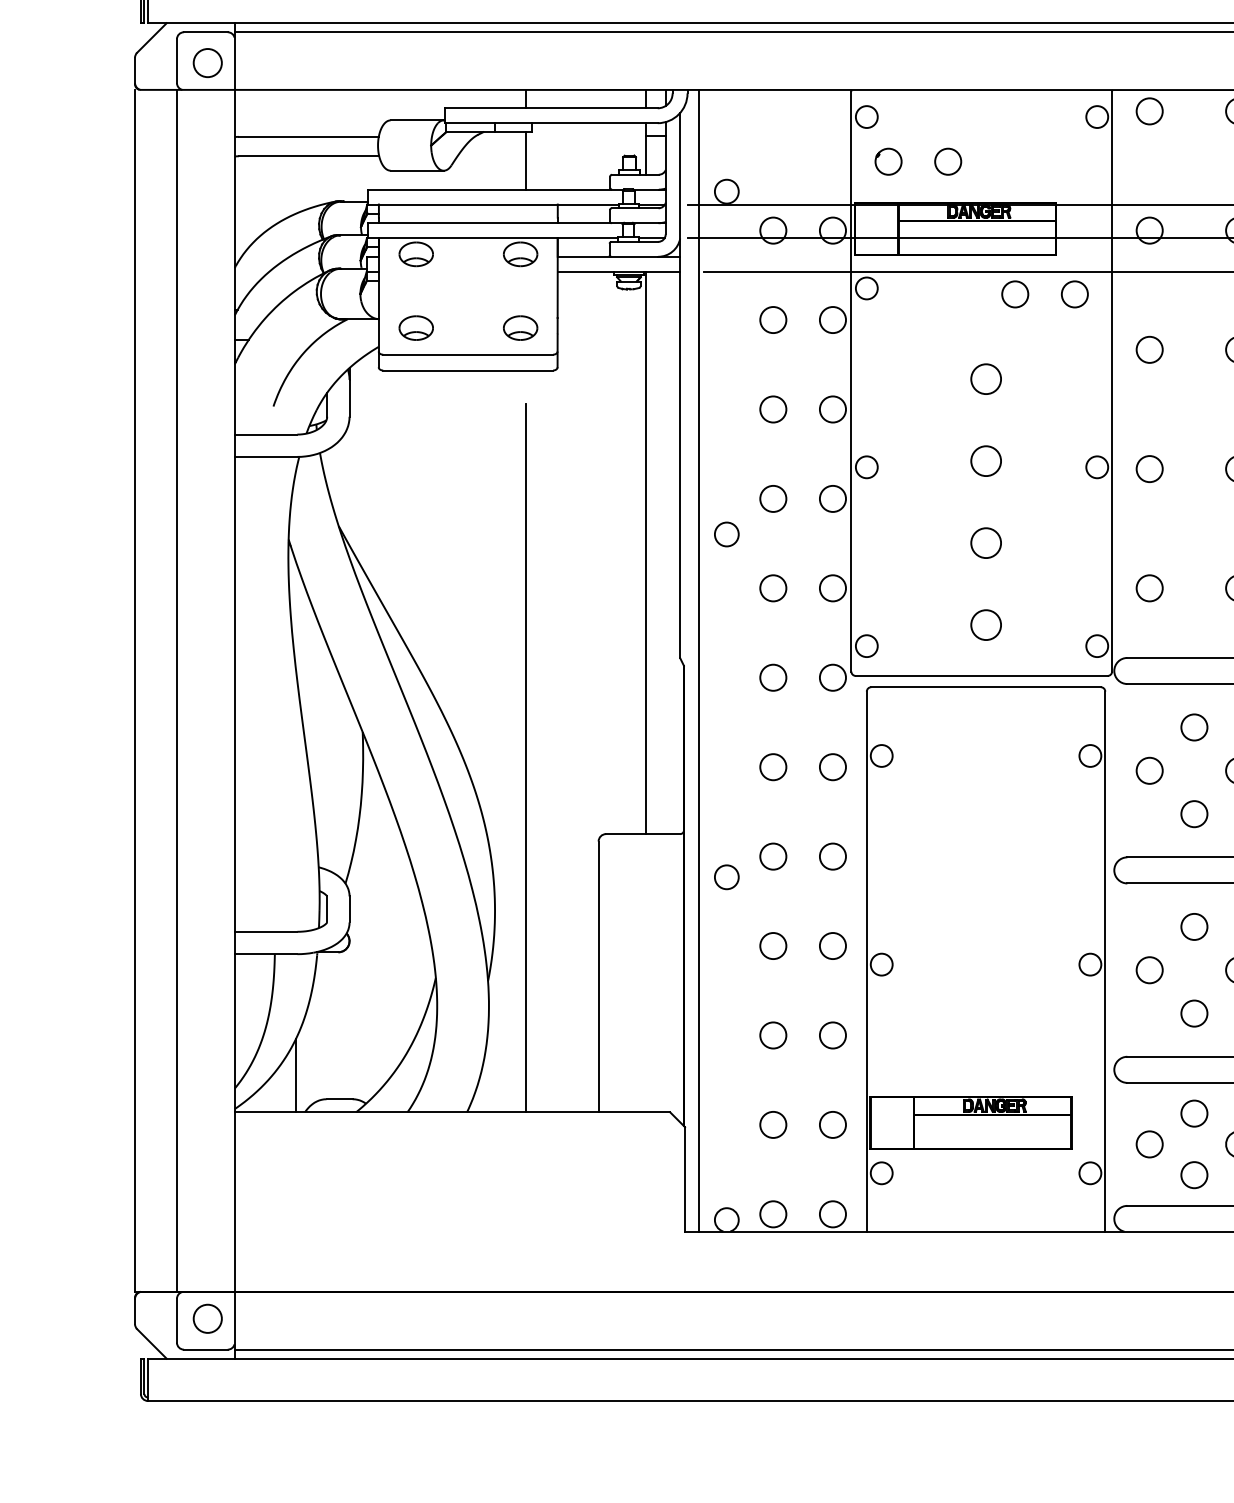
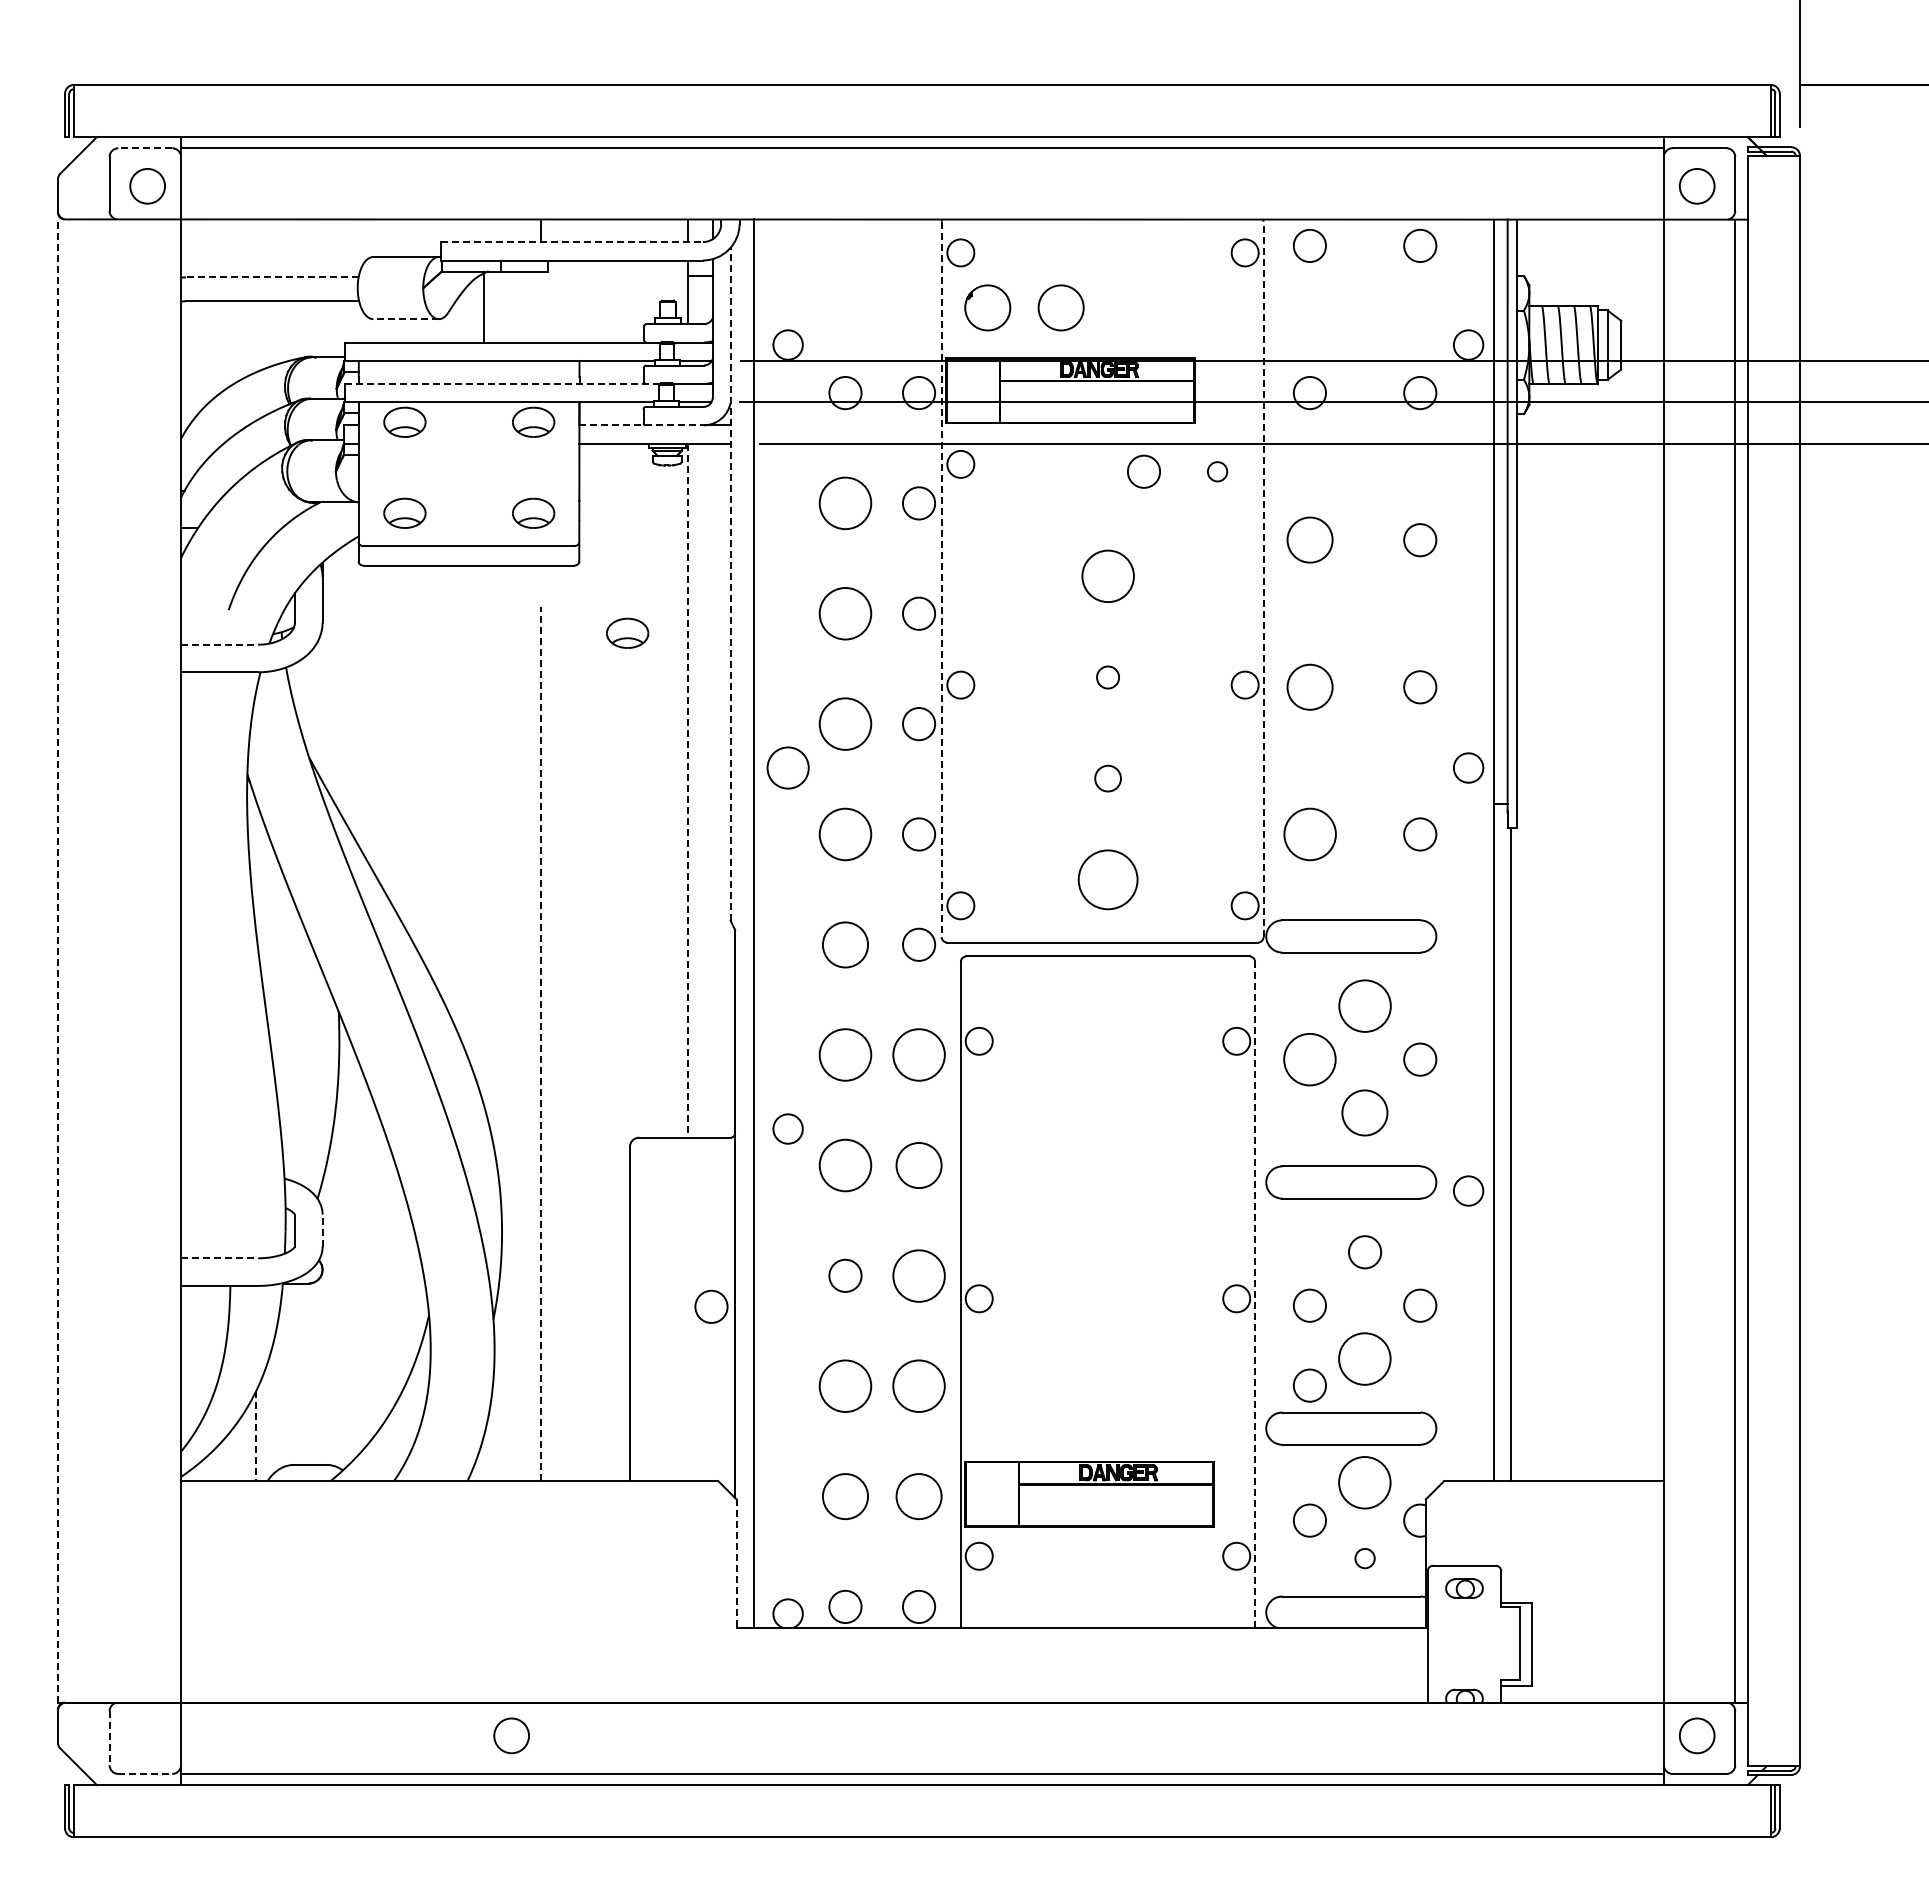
line: (206, 32) -> (145, 148), solid -> dashed
line: (551, 108) -> (571, 242), solid -> dashed
line: (308, 136) -> (271, 277), solid -> dashed
line: (526, 160) -> (483, 306), moved
circle: (888, 162) -> (987, 308), size x1.4
circle: (948, 162) -> (1061, 308), size x1.4
line: (417, 171) -> (406, 319), solid -> dashed
line: (496, 222) -> (503, 383), solid -> dashed
line: (608, 256) -> (641, 425), solid -> dashed
circle: (1074, 294) -> (1217, 471), size x0.6
circle: (773, 320) -> (845, 503), size x1.6
circle: (1149, 350) -> (1309, 540), size x1.4
circle: (985, 379) -> (1107, 576), size x1.4
line: (851, 381) -> (941, 579), solid -> dashed
line: (1112, 381) -> (1263, 579), solid -> dashed
line: (680, 384) -> (730, 583), solid -> dashed
circle: (773, 409) -> (845, 613), size x1.6
part: (596, 424) -> (627, 632), added
line: (266, 434) -> (219, 644), solid -> dashed
circle: (985, 461) -> (1107, 677), size x0.6
circle: (1149, 469) -> (1309, 687), size x1.4
circle: (773, 499) -> (845, 724), size x1.6
circle: (726, 534) -> (787, 767), size x1.4
circle: (985, 542) -> (1107, 778), size x0.7
line: (645, 552) -> (687, 790), solid -> dashed
circle: (773, 588) -> (845, 834), size x1.6
circle: (1149, 588) -> (1309, 834), size x1.6
circle: (985, 624) -> (1107, 879), size x1.6
circle: (773, 677) -> (845, 944), size x1.4
line: (134, 690) -> (57, 960), solid -> dashed
line: (176, 690) -> (109, 960), removed
circle: (1194, 727) -> (1365, 1006), size x1.6
line: (526, 758) -> (540, 1044), solid -> dashed
circle: (773, 767) -> (845, 1055), size x1.6
circle: (832, 767) -> (918, 1055), size x1.6
circle: (1149, 770) -> (1309, 1059), size x1.6
circle: (1194, 814) -> (1365, 1113), size x1.4
circle: (773, 856) -> (845, 1165), size x1.6
circle: (832, 856) -> (918, 1165), size x1.4
circle: (726, 876) -> (787, 1128), moved
line: (349, 909) -> (322, 1230), solid -> dashed
line: (266, 931) -> (219, 1258), solid -> dashed
circle: (832, 945) -> (918, 1275), size x1.6
line: (1105, 961) -> (1255, 1294), solid -> dashed
circle: (664, 970) -> (711, 1306), added
circle: (1194, 1013) -> (1365, 1359), size x1.6
circle: (1149, 1034) -> (1309, 1385), added
circle: (773, 1035) -> (845, 1386), size x1.6
circle: (832, 1035) -> (918, 1386), size x1.6
line: (296, 1076) -> (256, 1436), solid -> dashed
circle: (1194, 1113) -> (1365, 1482), size x1.6
circle: (773, 1124) -> (845, 1496), size x1.4
circle: (832, 1124) -> (918, 1496), size x1.4
circle: (1194, 1175) -> (1365, 1558), size x0.6
line: (685, 1179) -> (736, 1564), solid -> dashed
circle: (207, 1318) -> (511, 1735), moved
line: (176, 1320) -> (109, 1738), solid -> dashed
line: (206, 1349) -> (145, 1773), solid -> dashed

